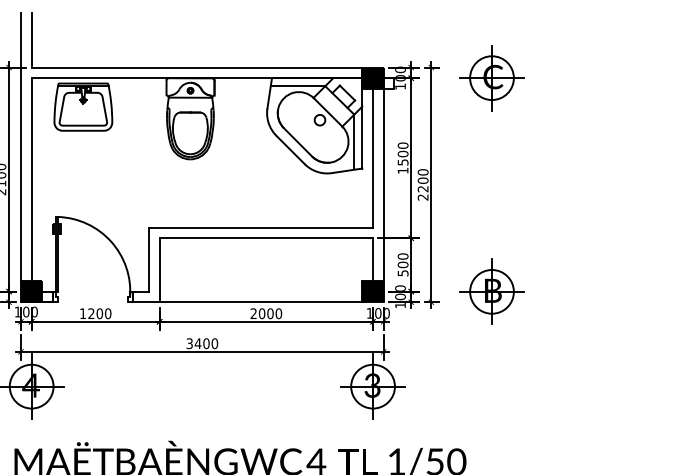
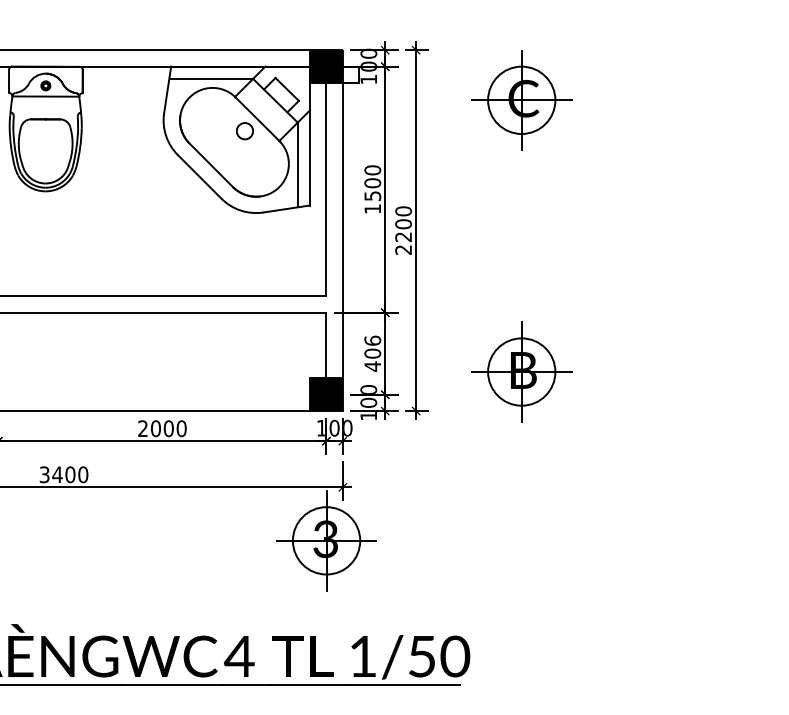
part: (491, 78) -> (520, 100), moved
text: (402, 264) -> (371, 353), 500 -> 406
part: (491, 291) -> (520, 371), moved

